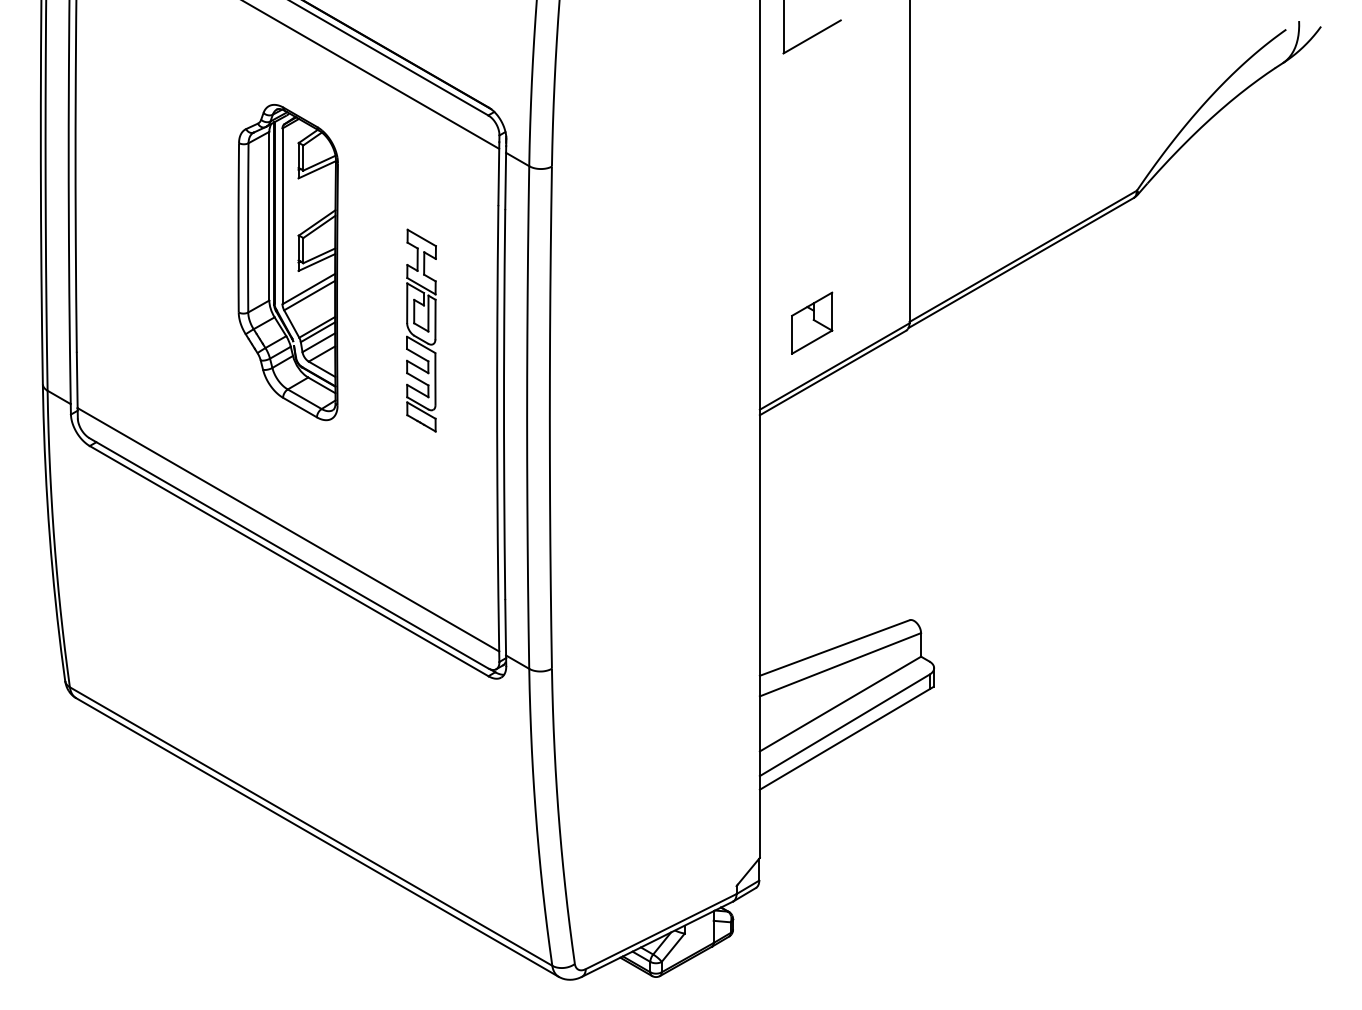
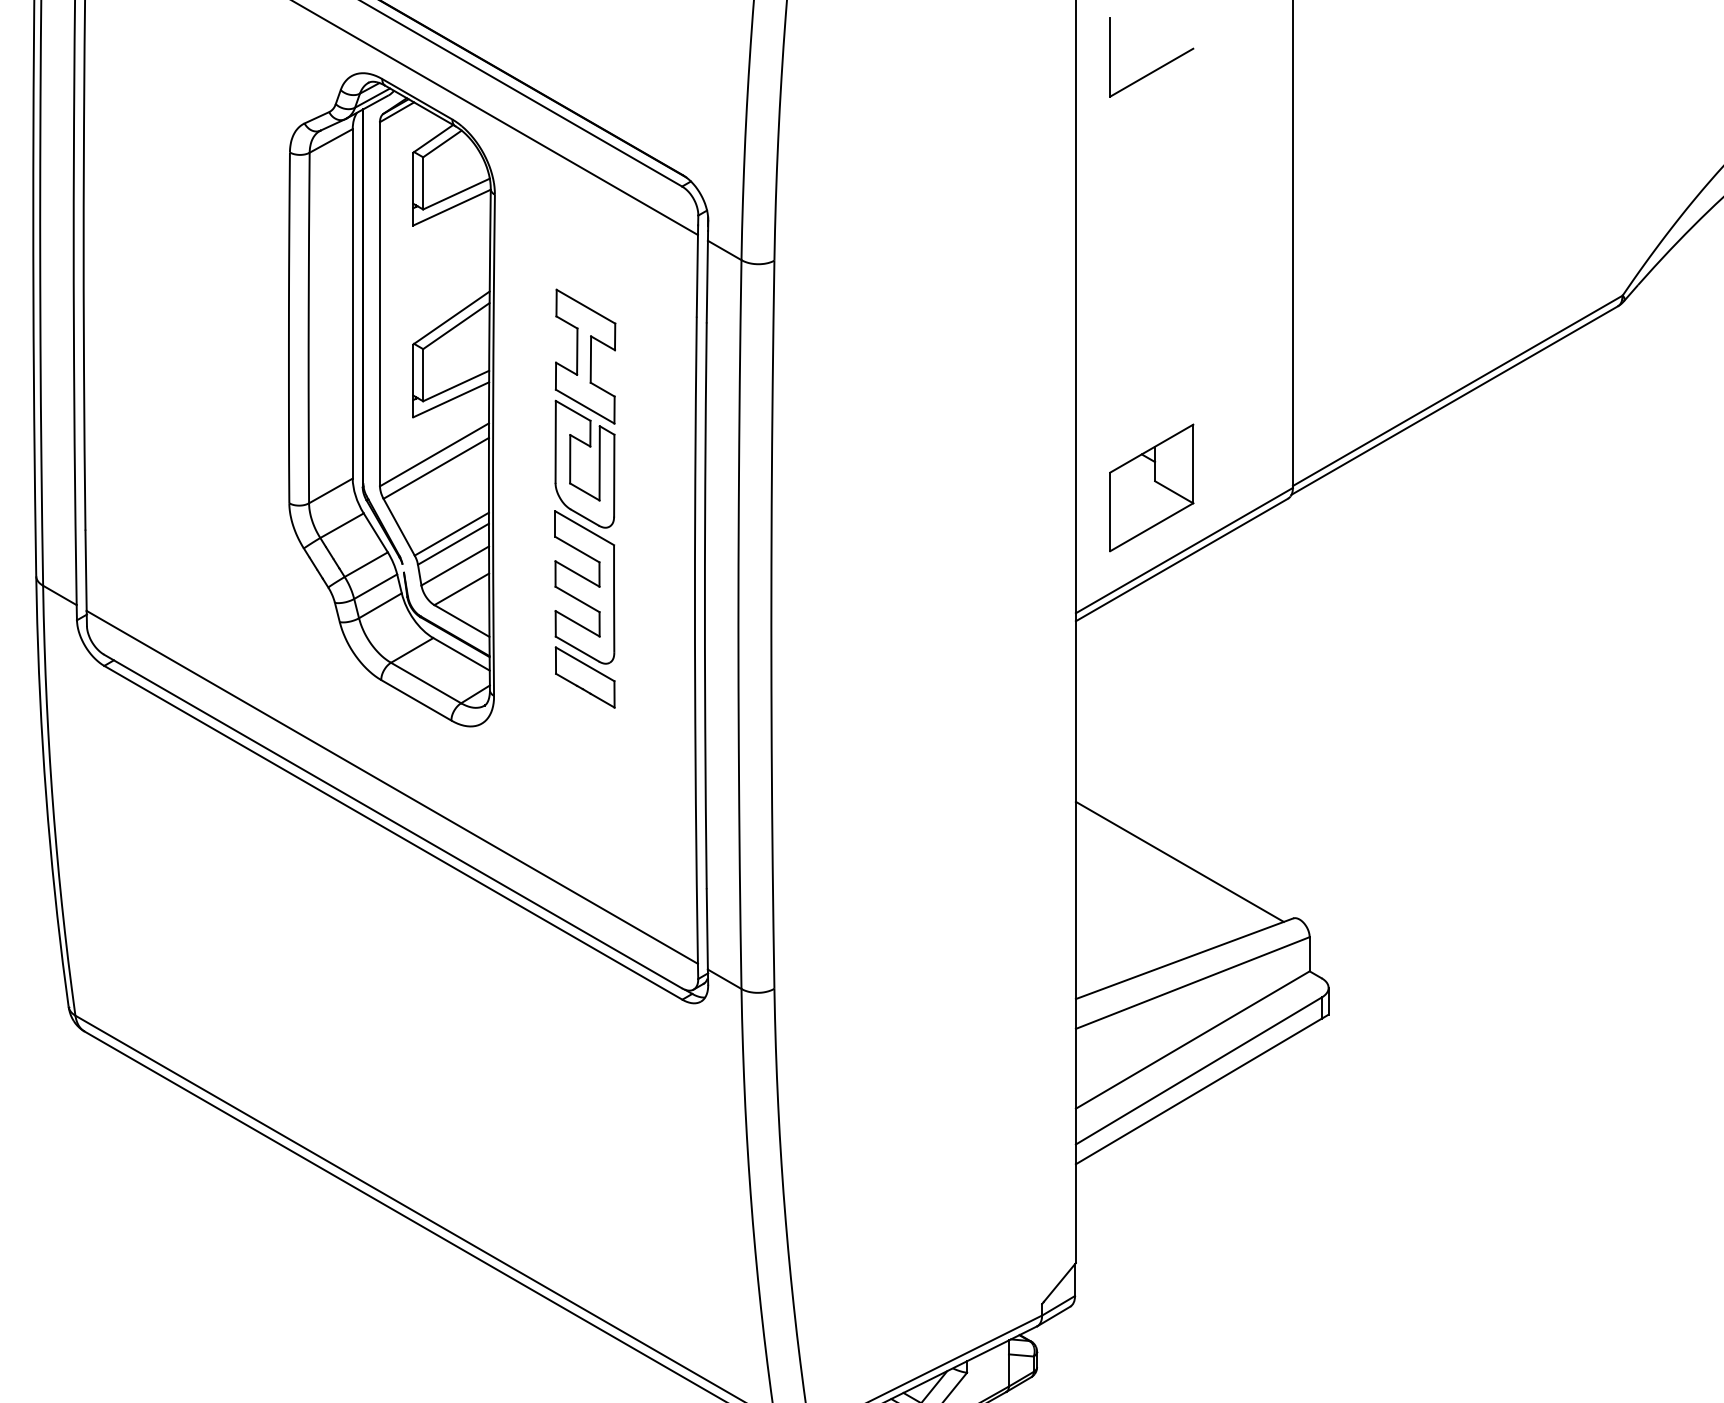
part: (288, 262) -> (392, 399), size x1.43
part: (811, 322) -> (1150, 486), size x1.43
part: (421, 330) -> (585, 498), size x1.43
line: (831, 580) -> (1179, 860), added

